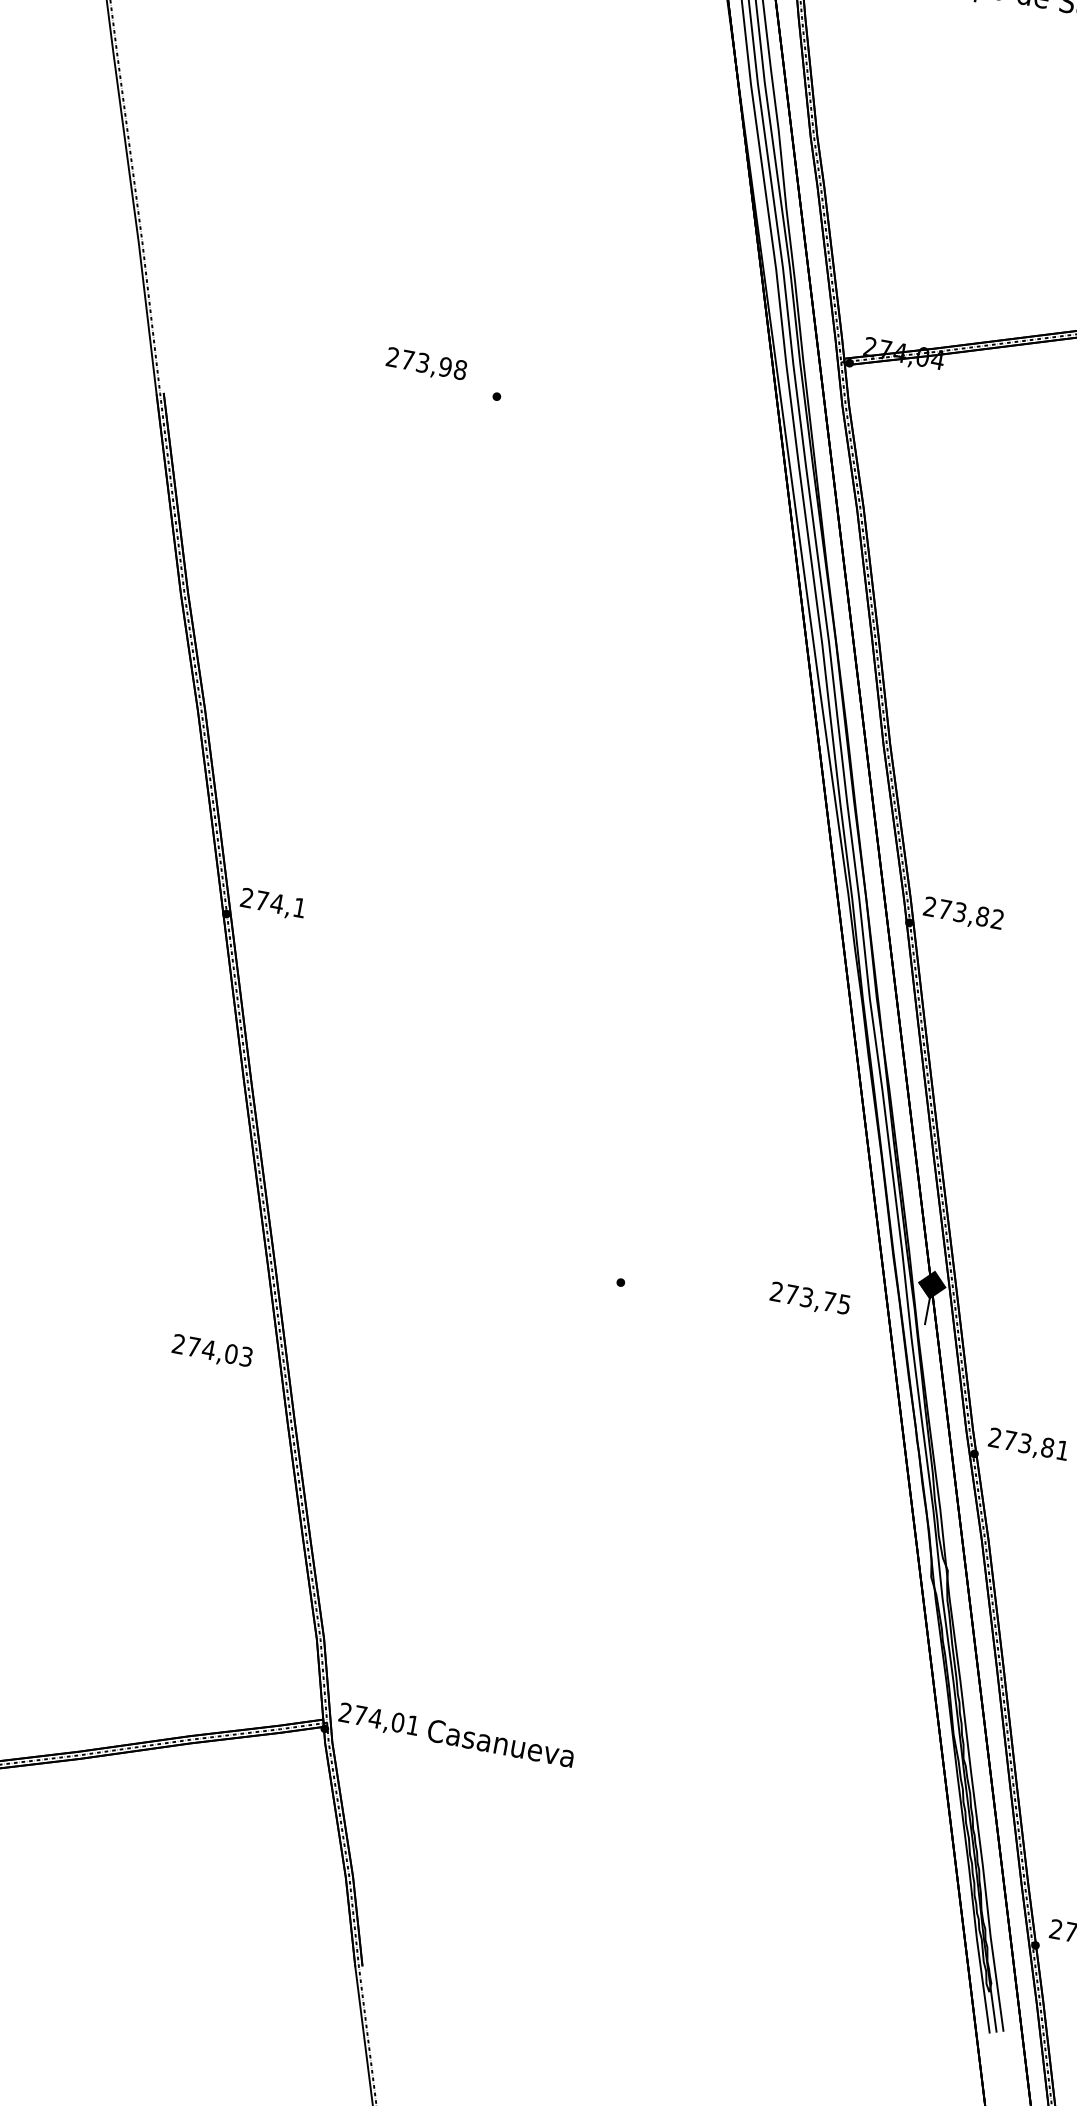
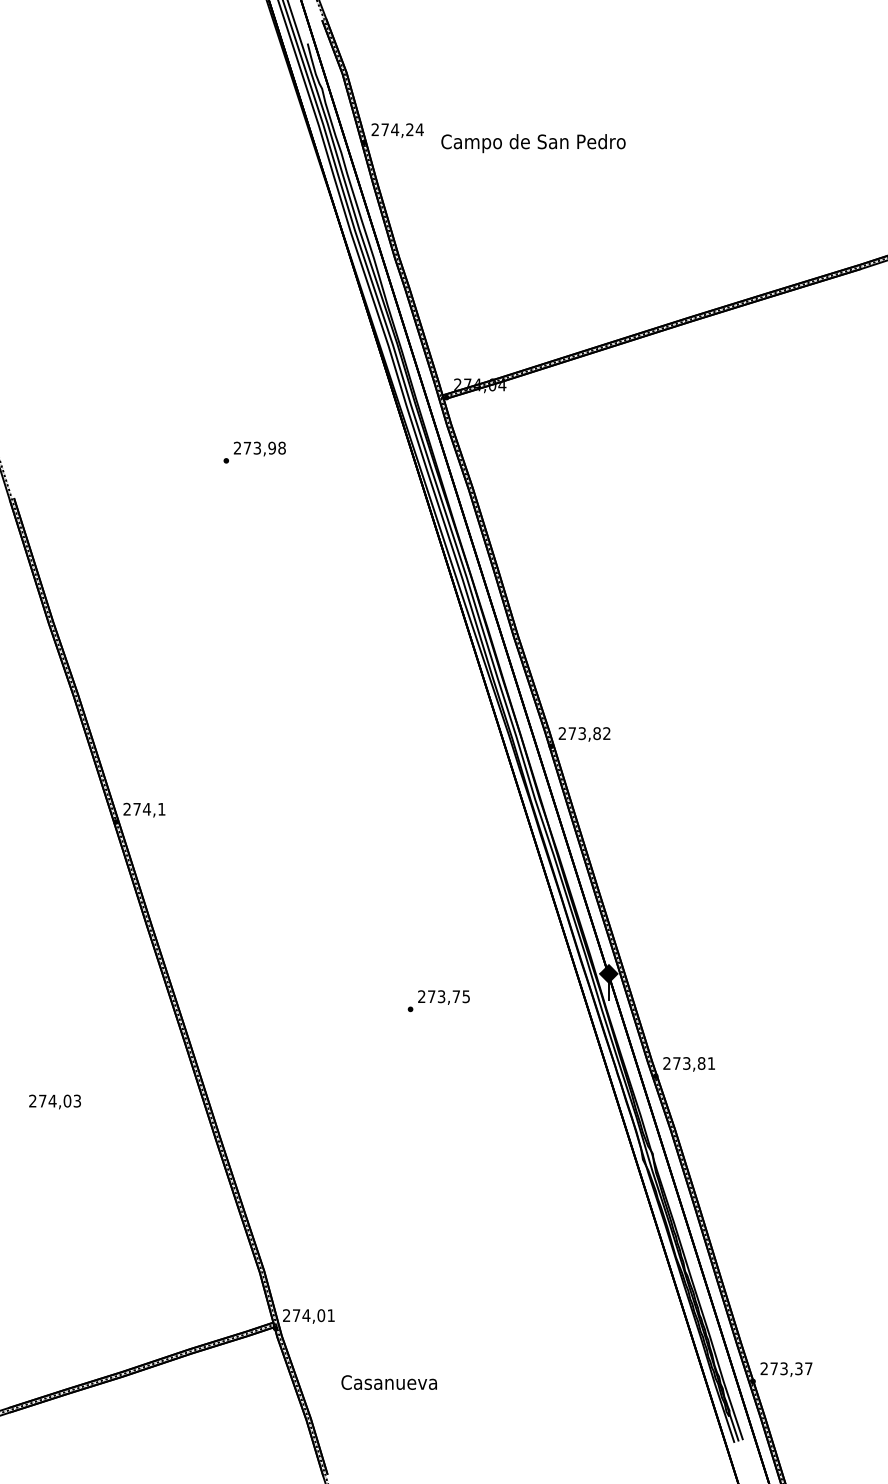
text: (426, 364) -> (259, 448), moved
text: (809, 1299) -> (443, 997), moved
text: (211, 1350) -> (54, 1101), moved
text: (499, 1743) -> (388, 1382), moved

